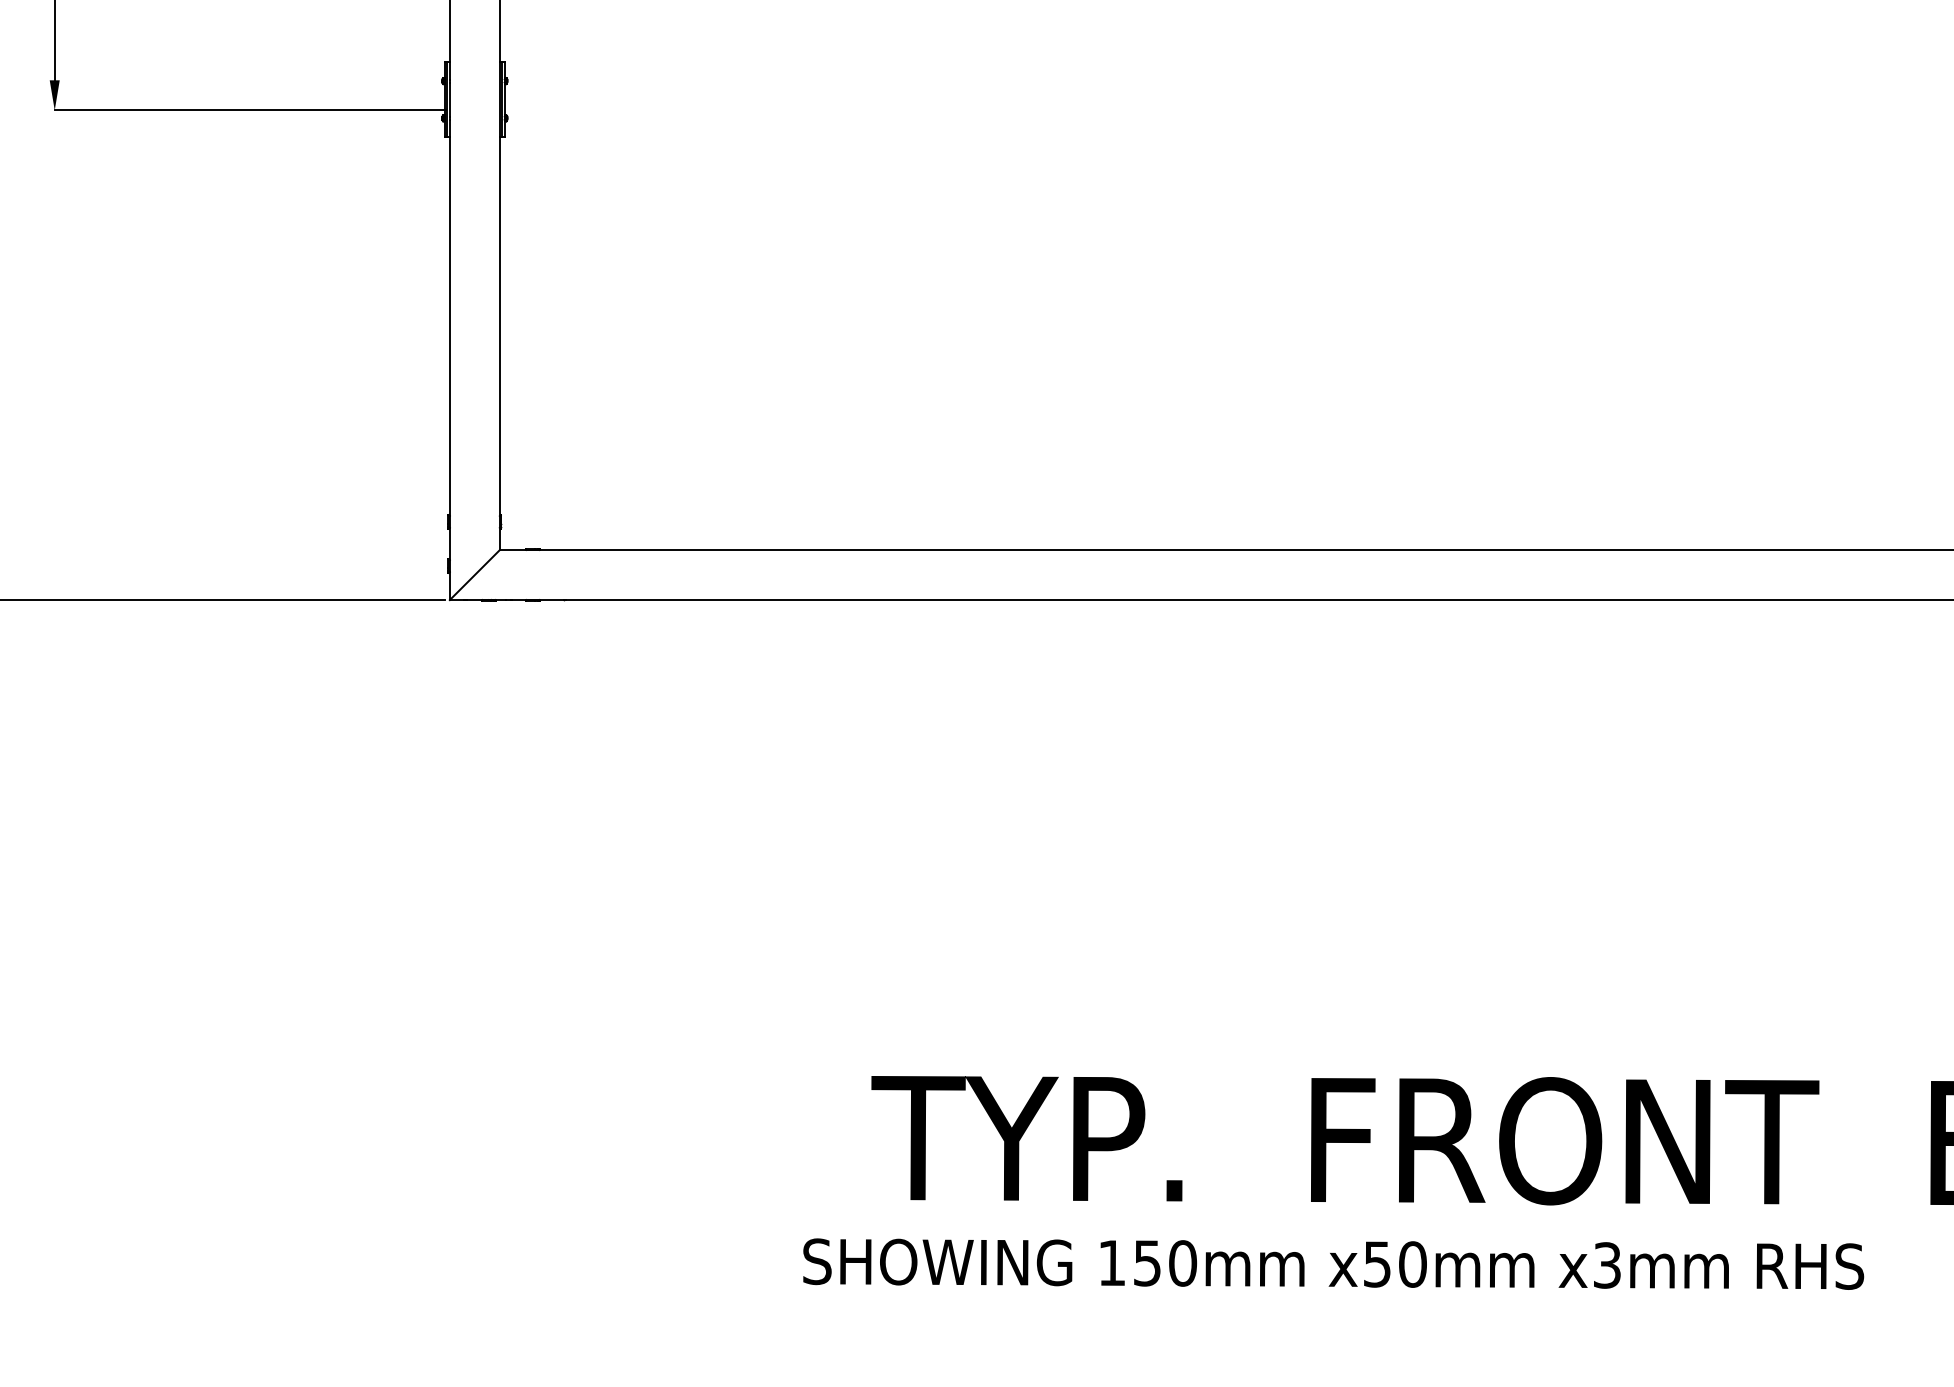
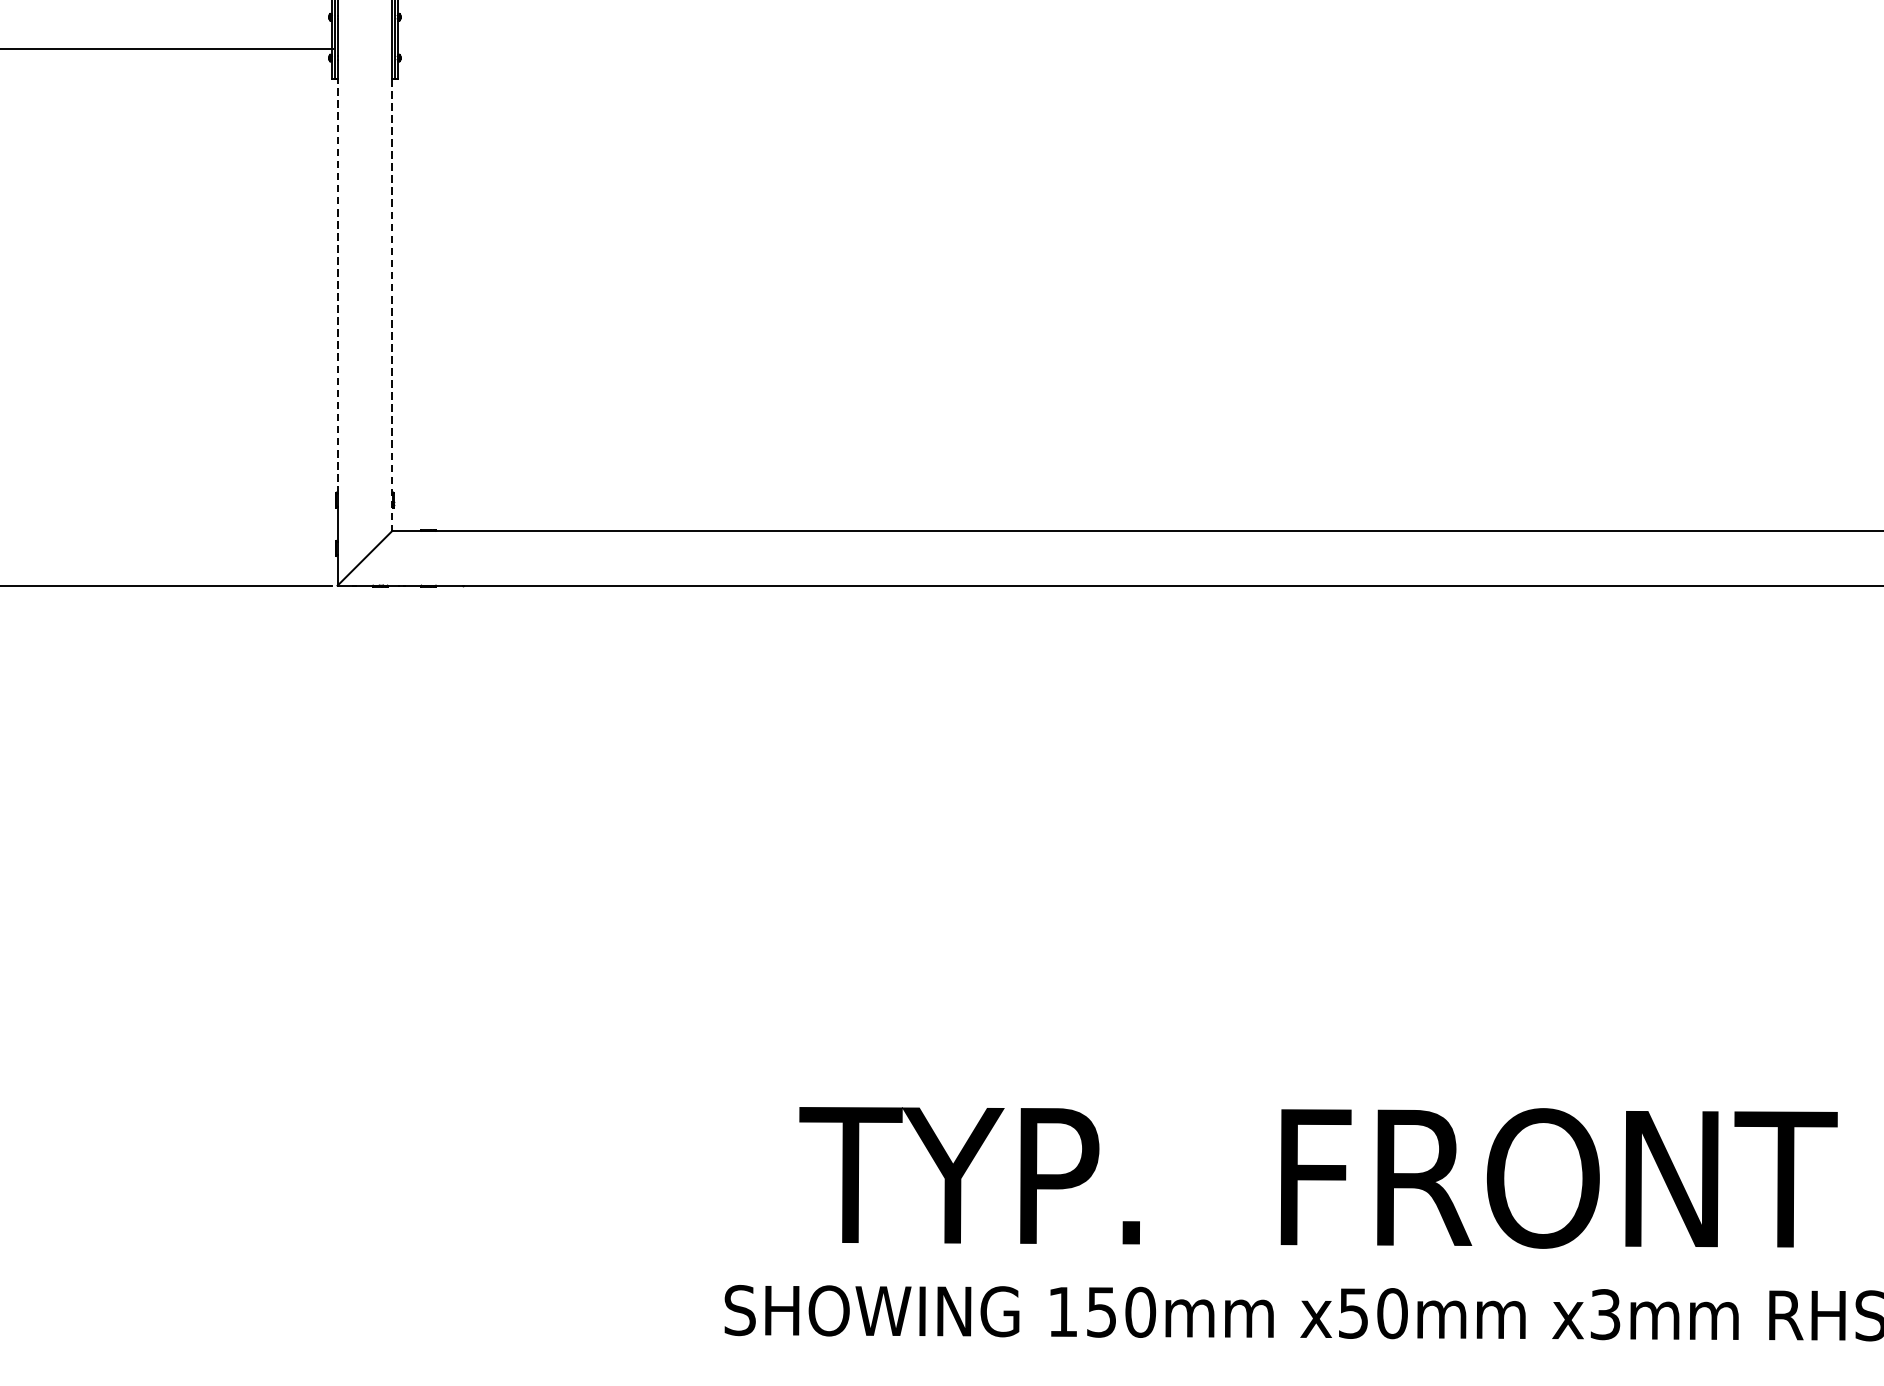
line: (449, 326) -> (337, 286), solid -> dashed
line: (499, 344) -> (391, 305), solid -> dashed

